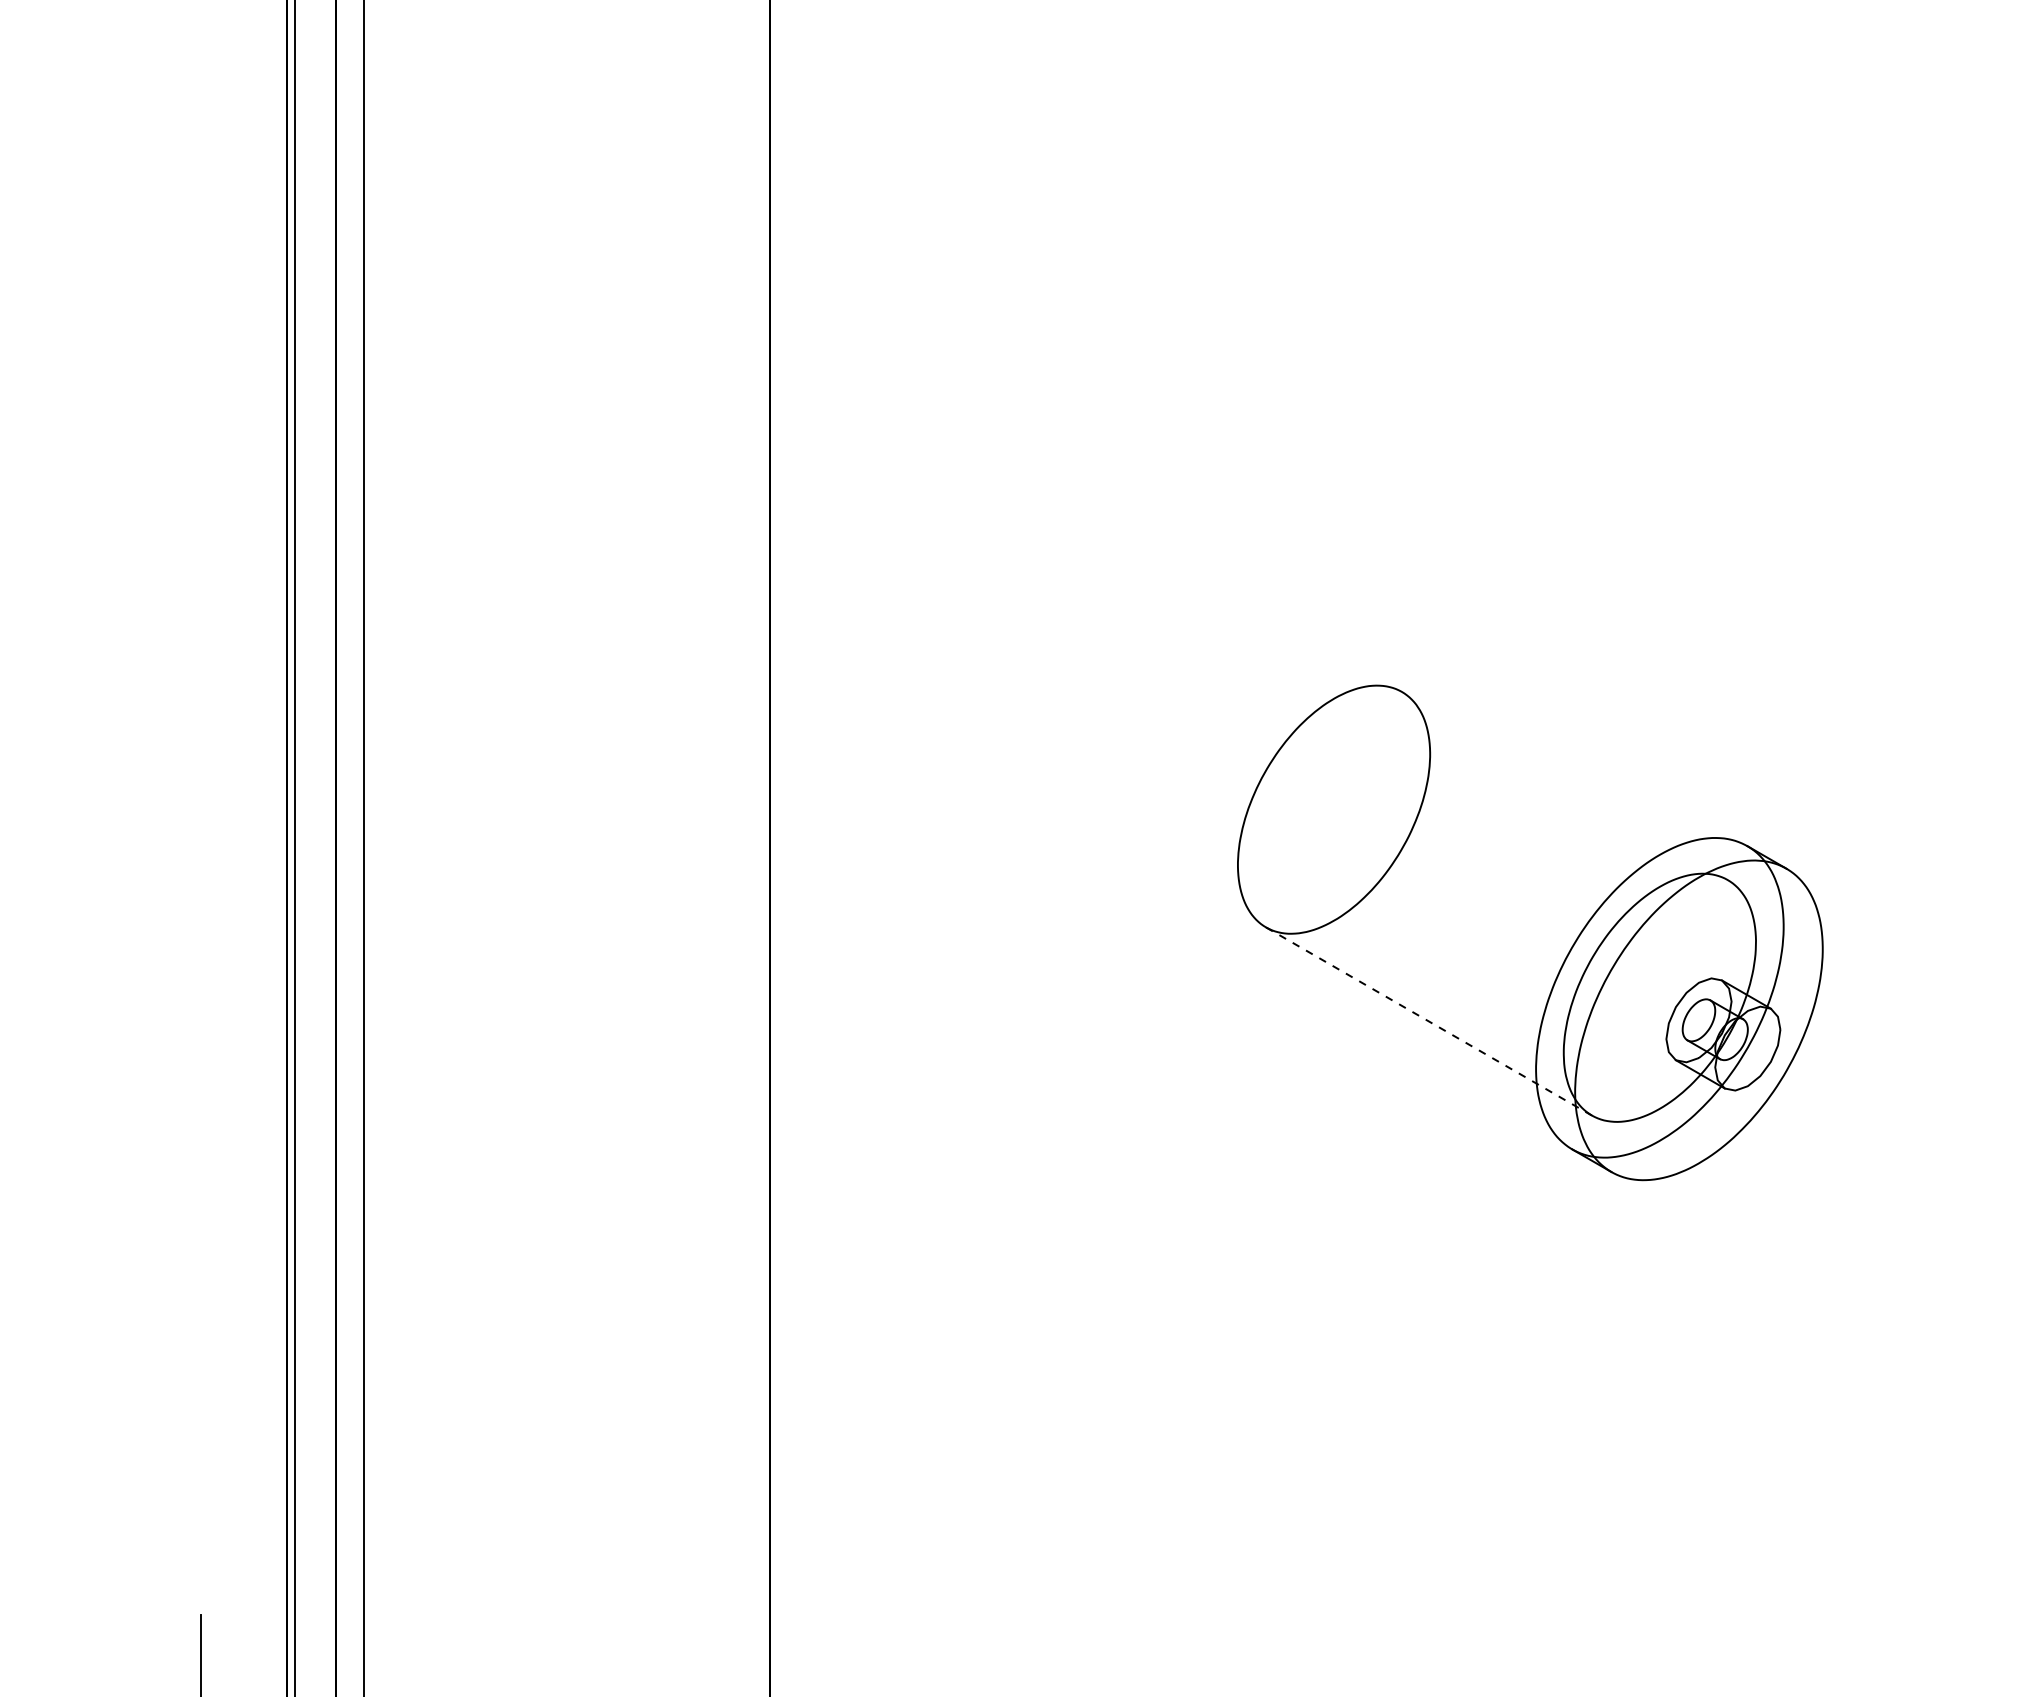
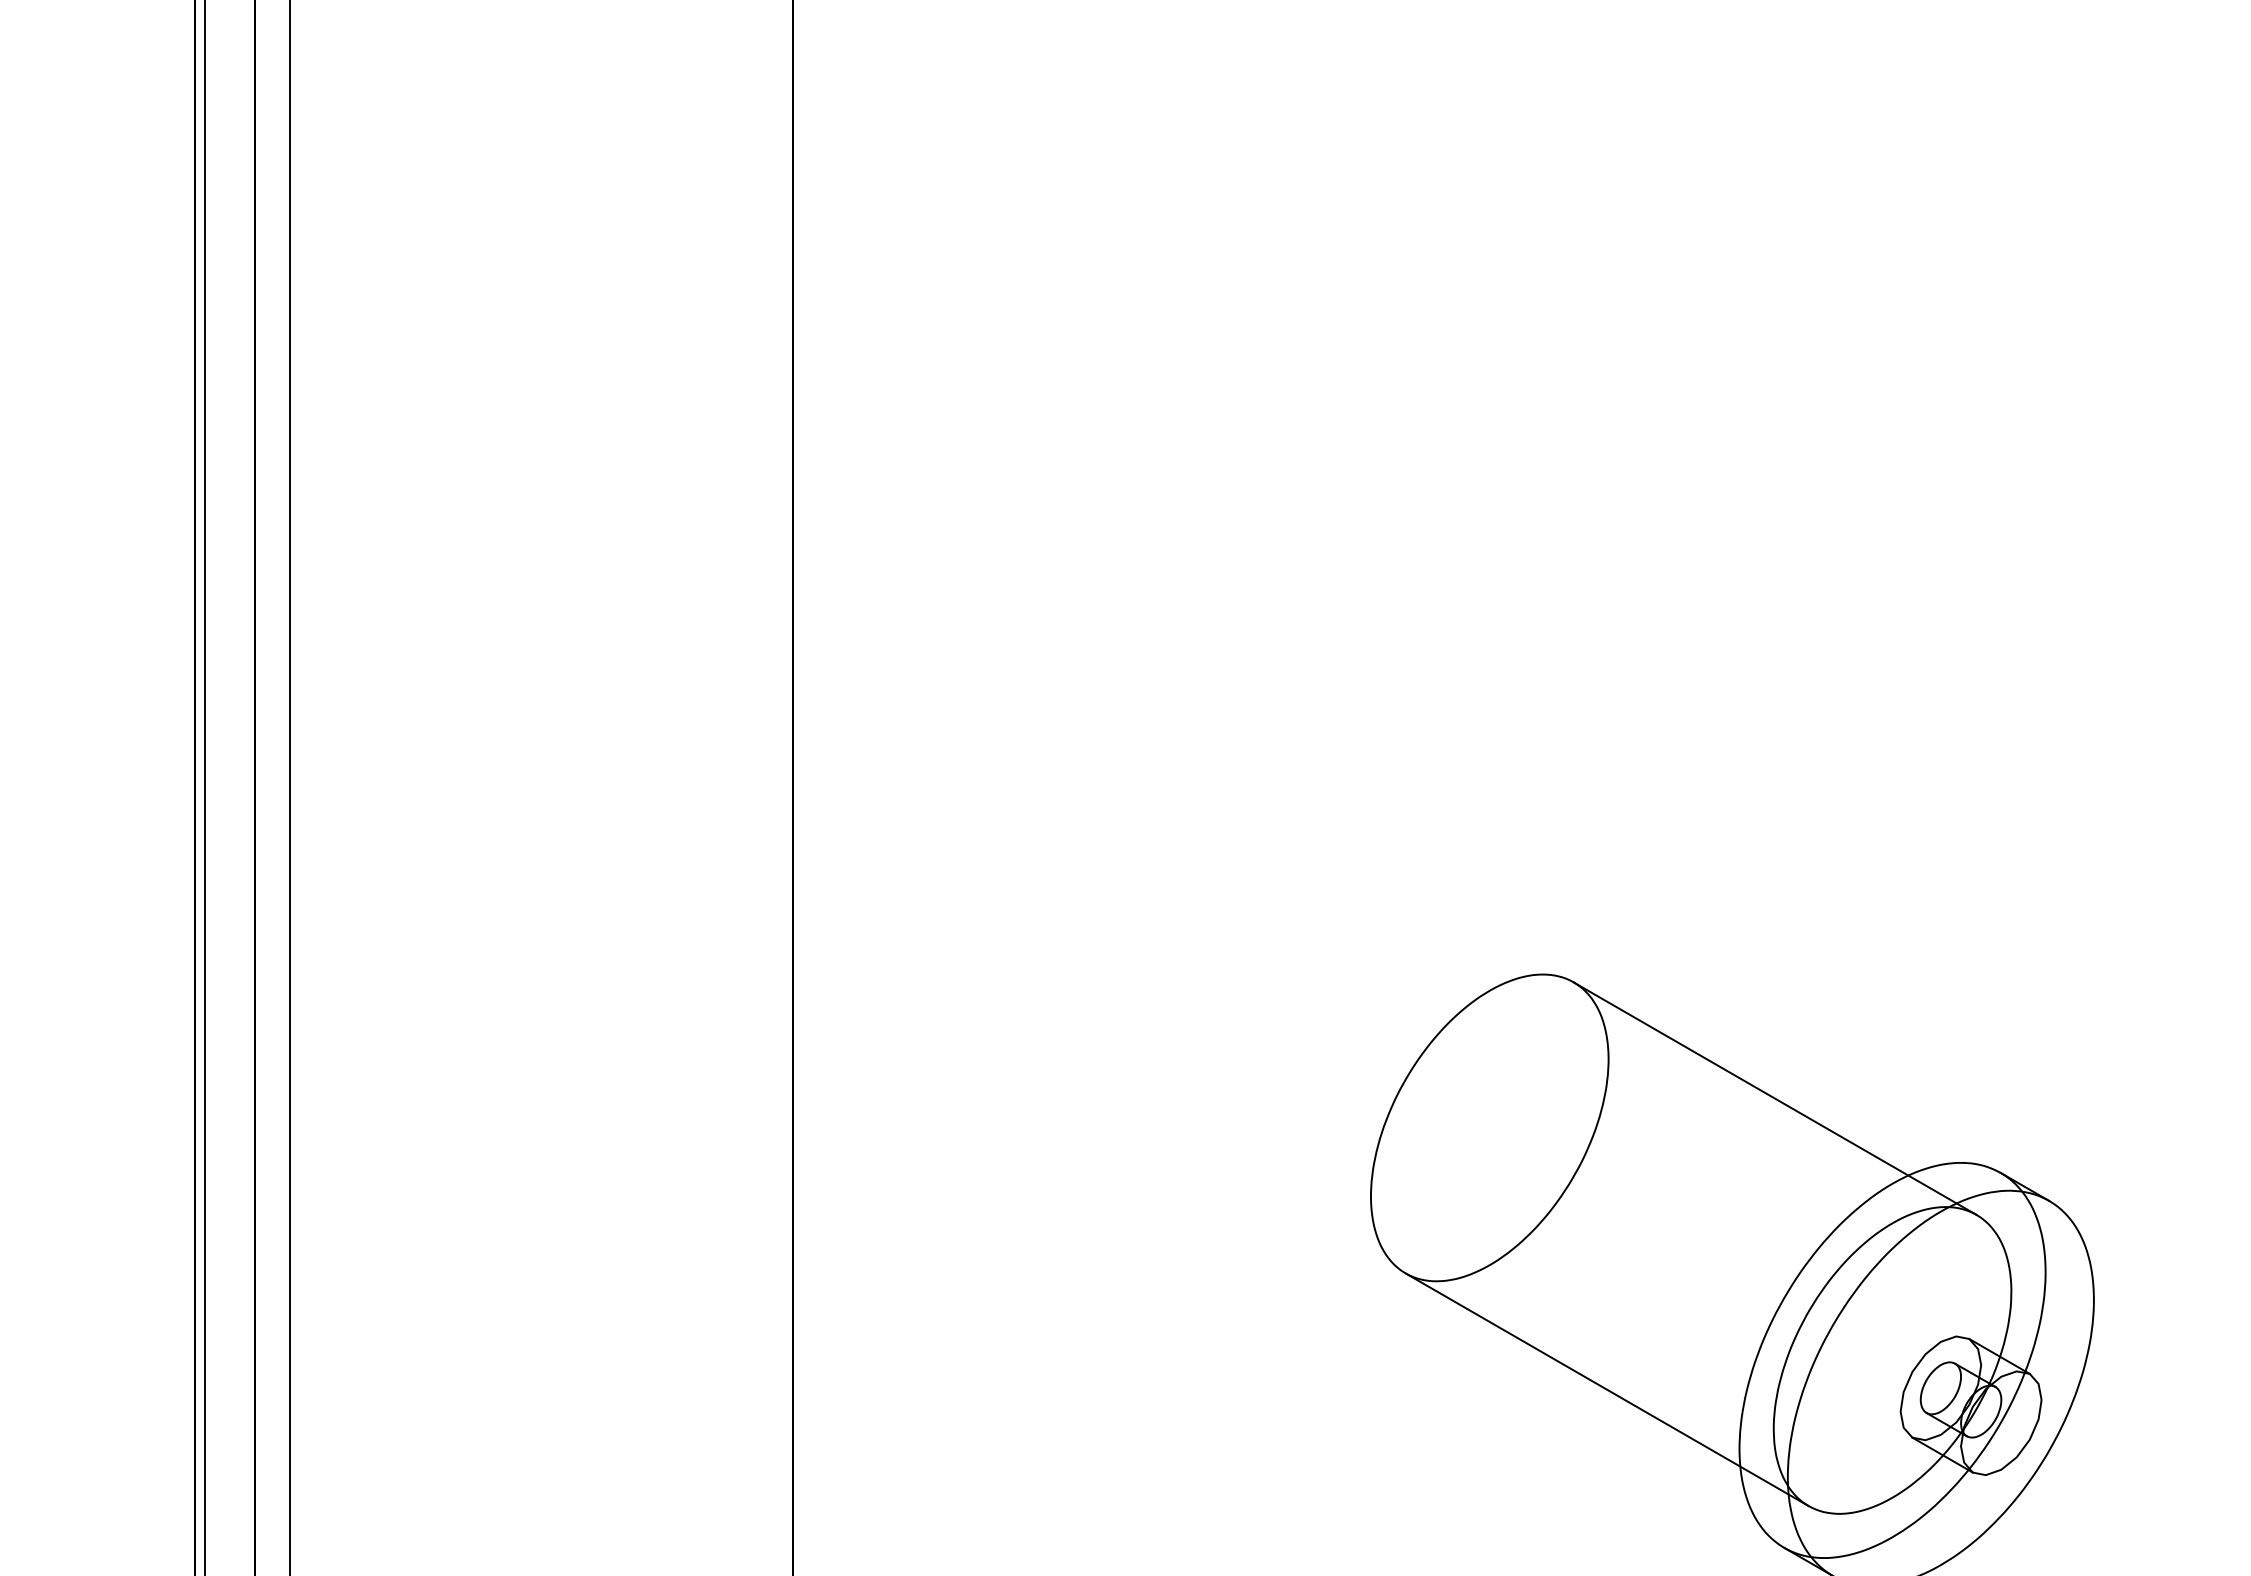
line: (1564, 786) -> (1774, 1099), added
line: (1429, 1021) -> (1607, 1389), dashed -> solid

